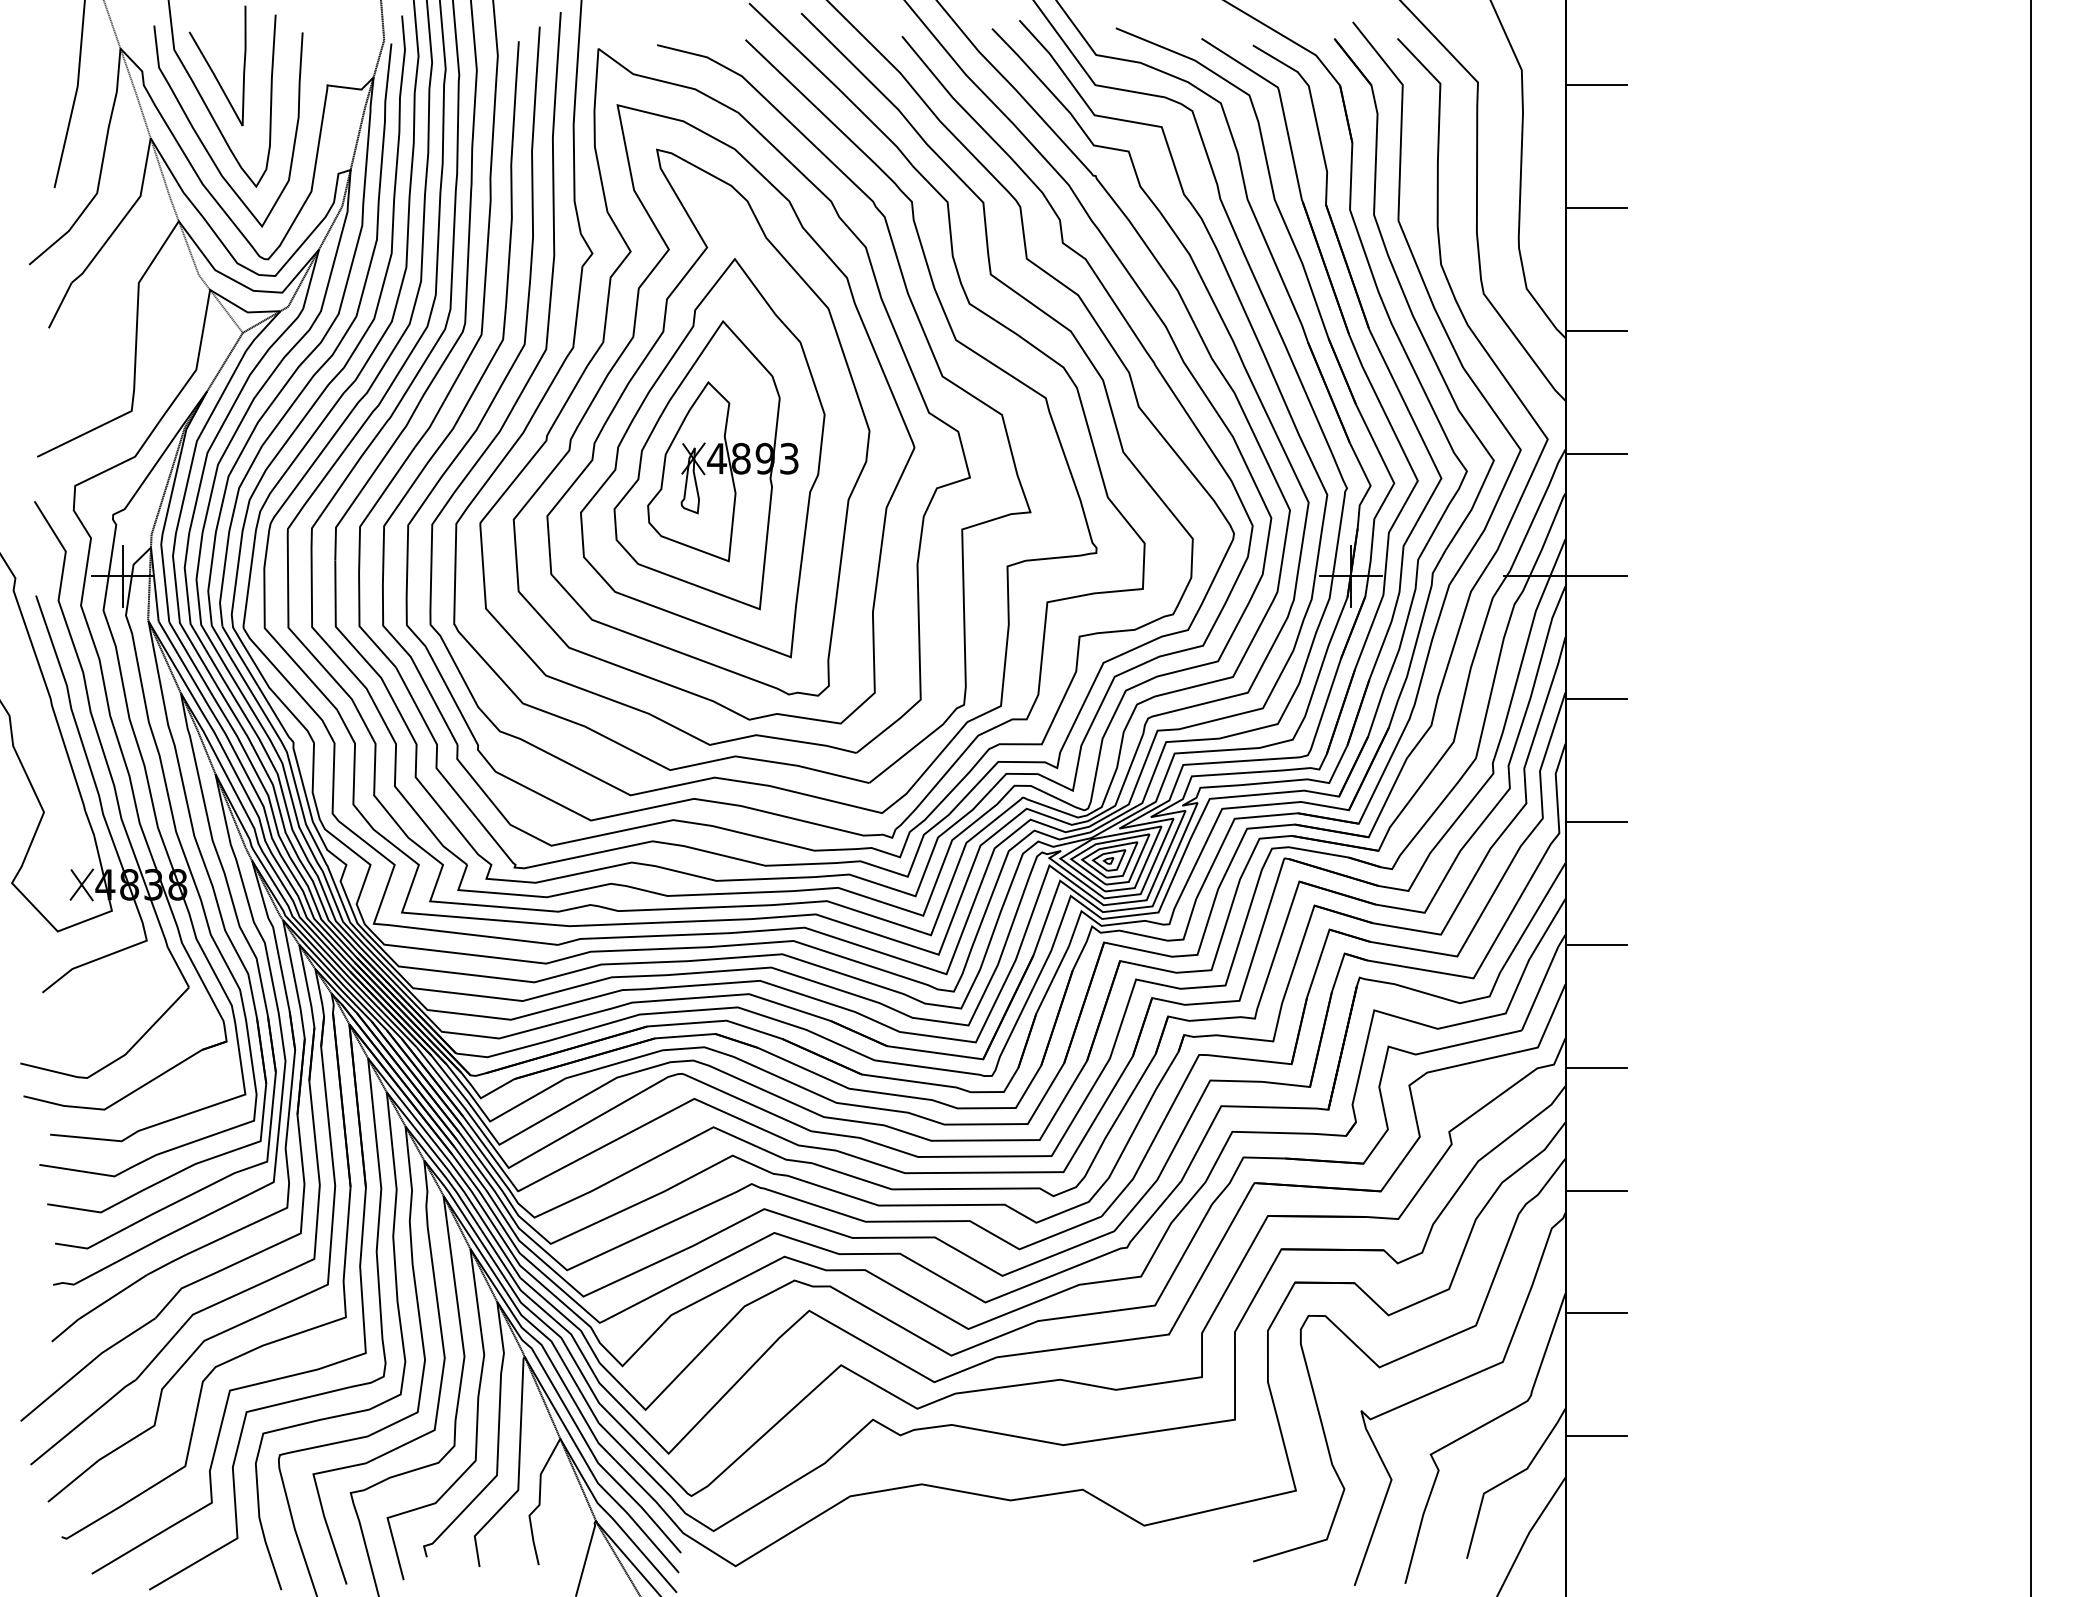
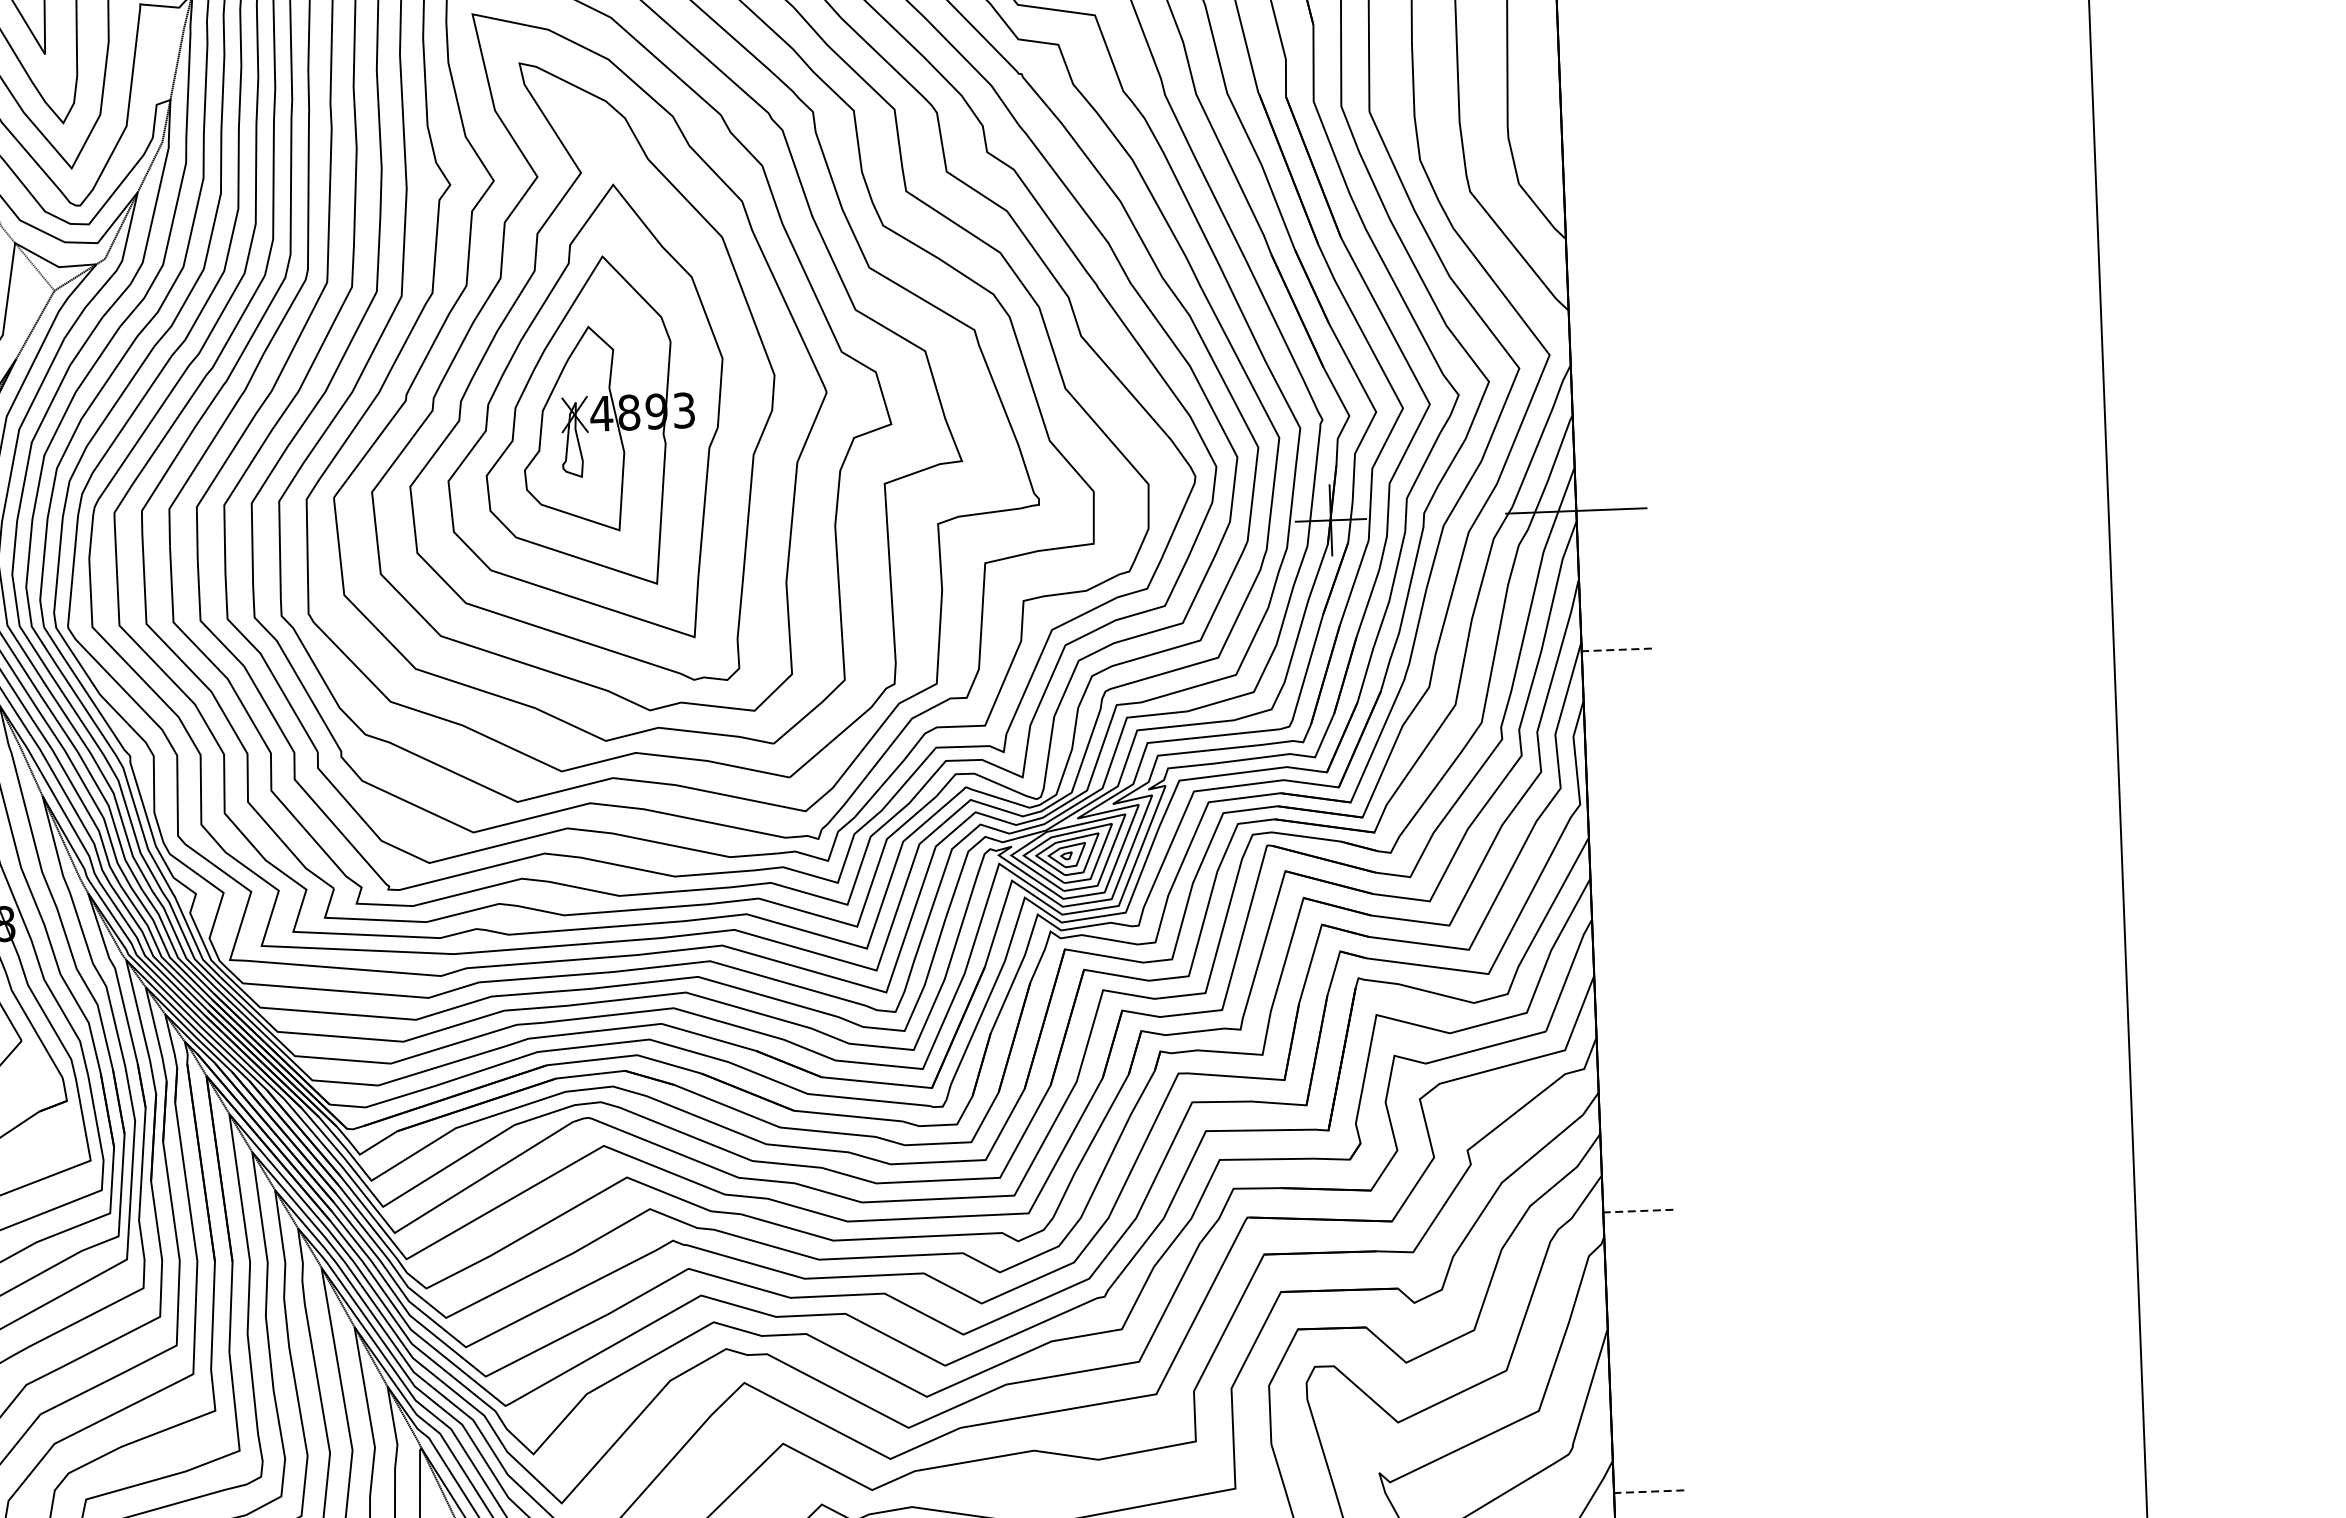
line: (1596, 207) -> (1595, 88), removed
line: (1596, 330) -> (1600, 228), removed
line: (1596, 453) -> (1605, 369), removed
line: (1596, 699) -> (1616, 650), solid -> dashed
line: (1596, 822) -> (1622, 790), removed
line: (1596, 944) -> (1627, 929), removed
line: (1596, 1067) -> (1632, 1070), removed
line: (1596, 1190) -> (1638, 1210), solid -> dashed
line: (1596, 1313) -> (1643, 1351), removed
line: (1596, 1436) -> (1649, 1491), solid -> dashed

